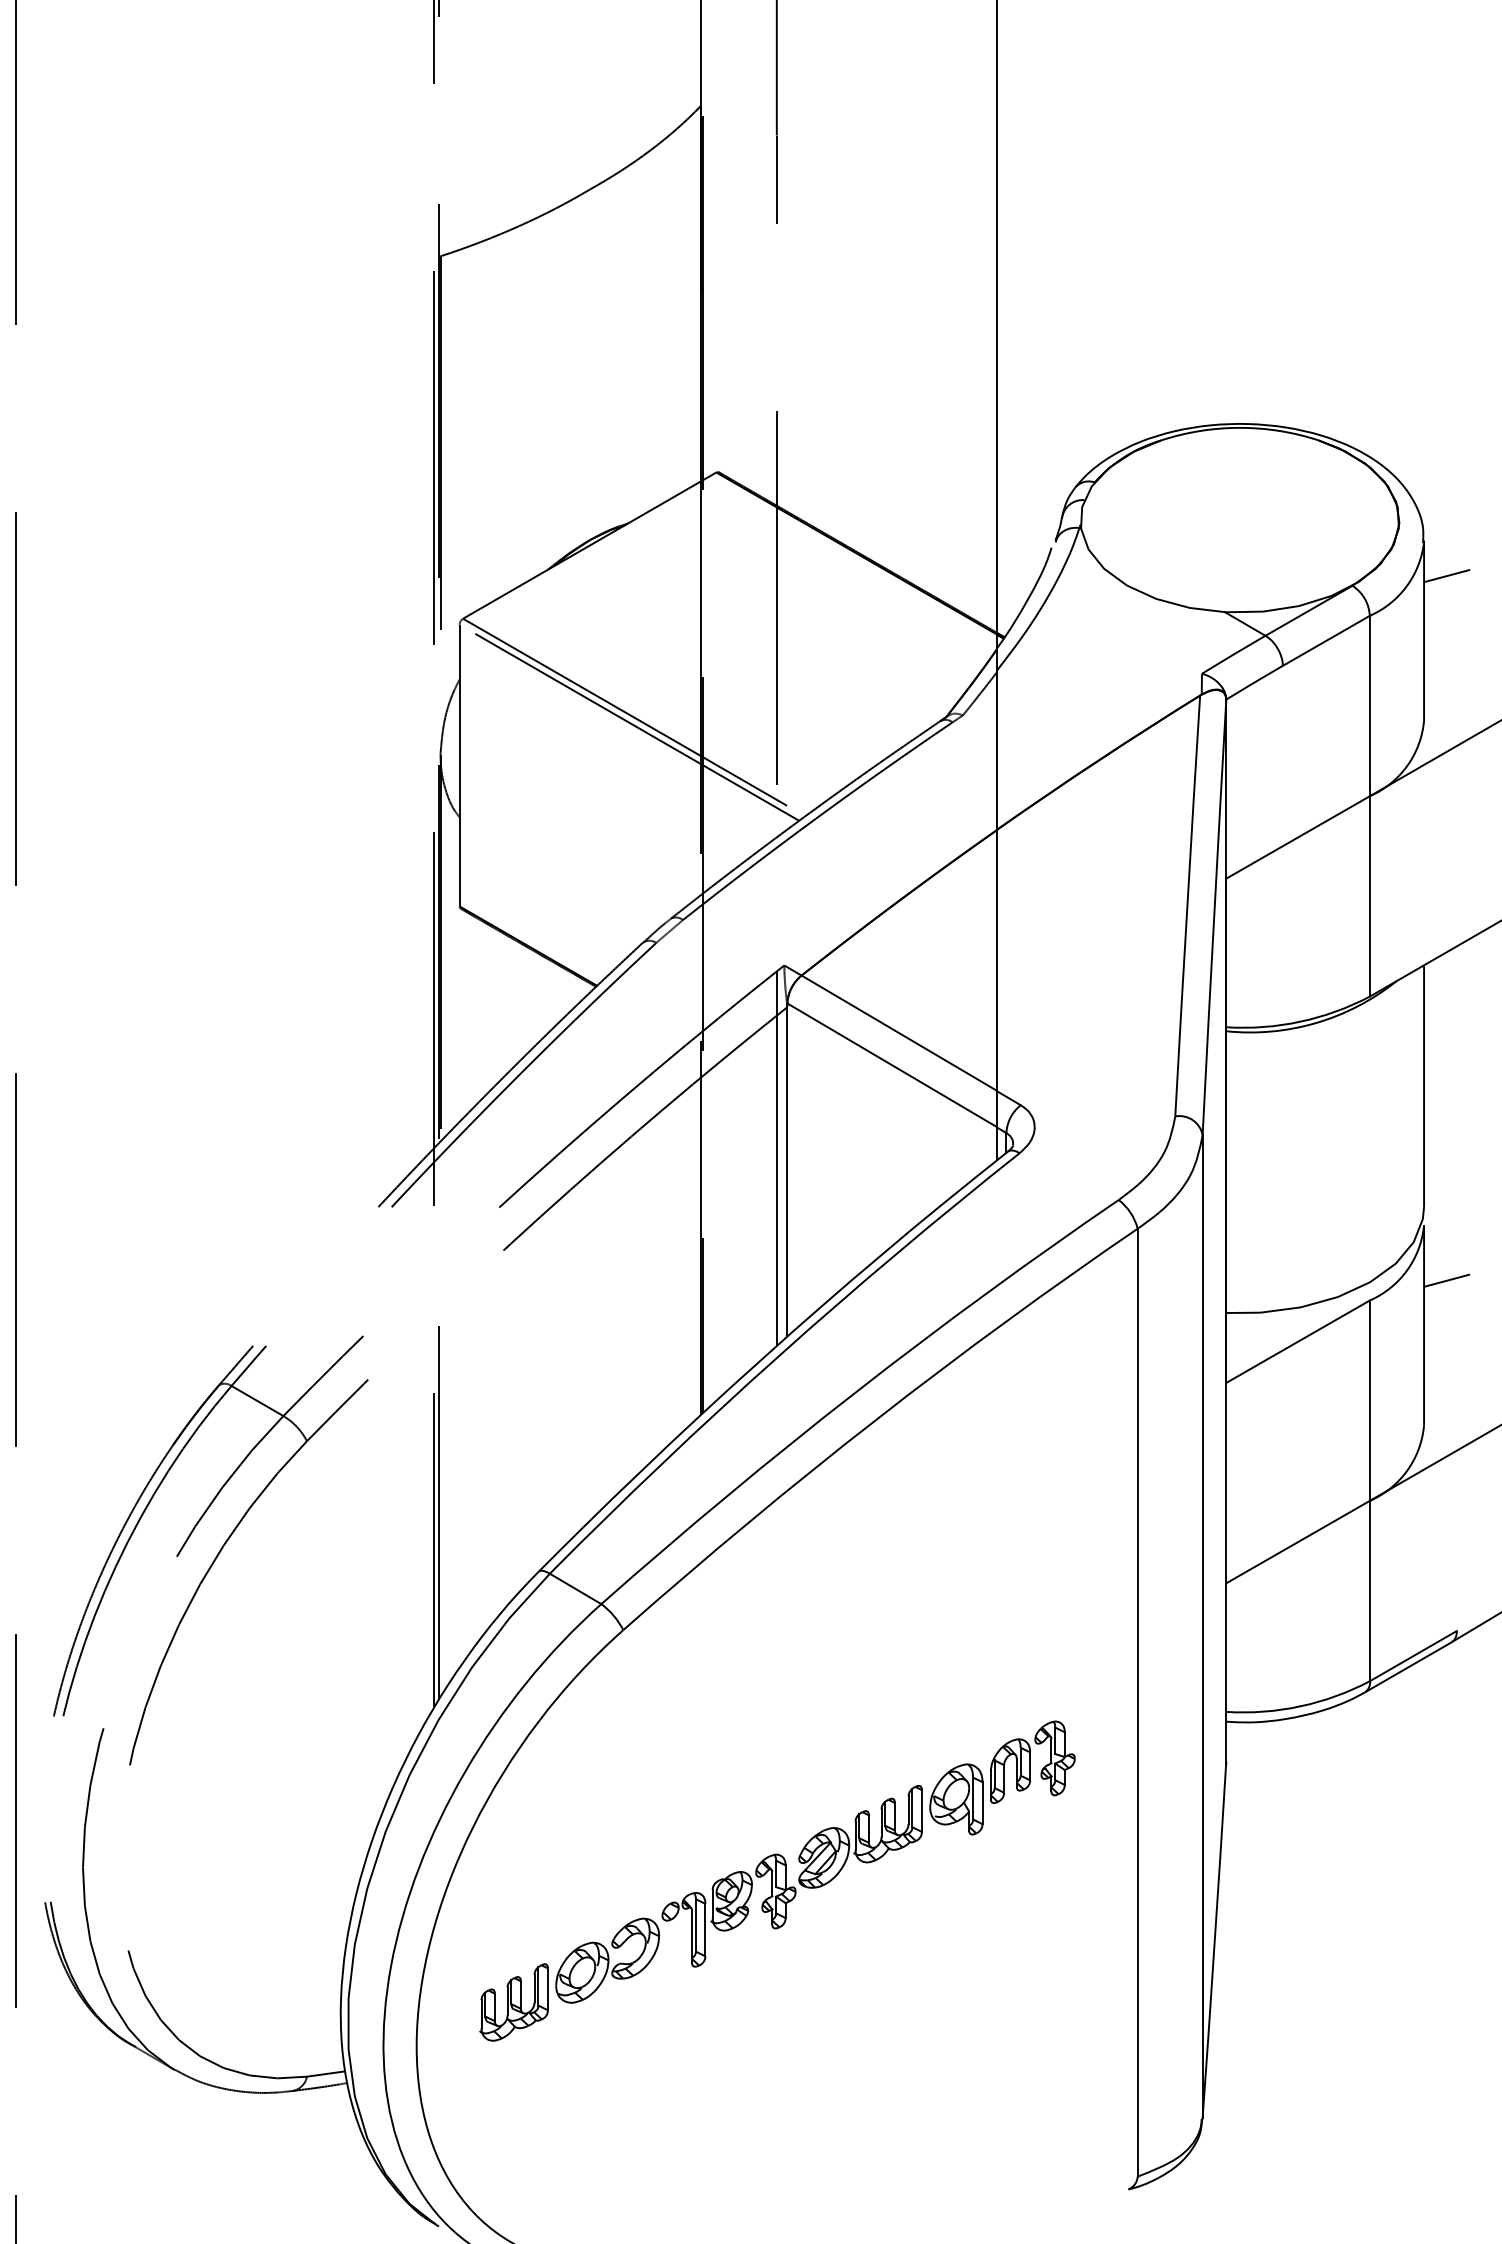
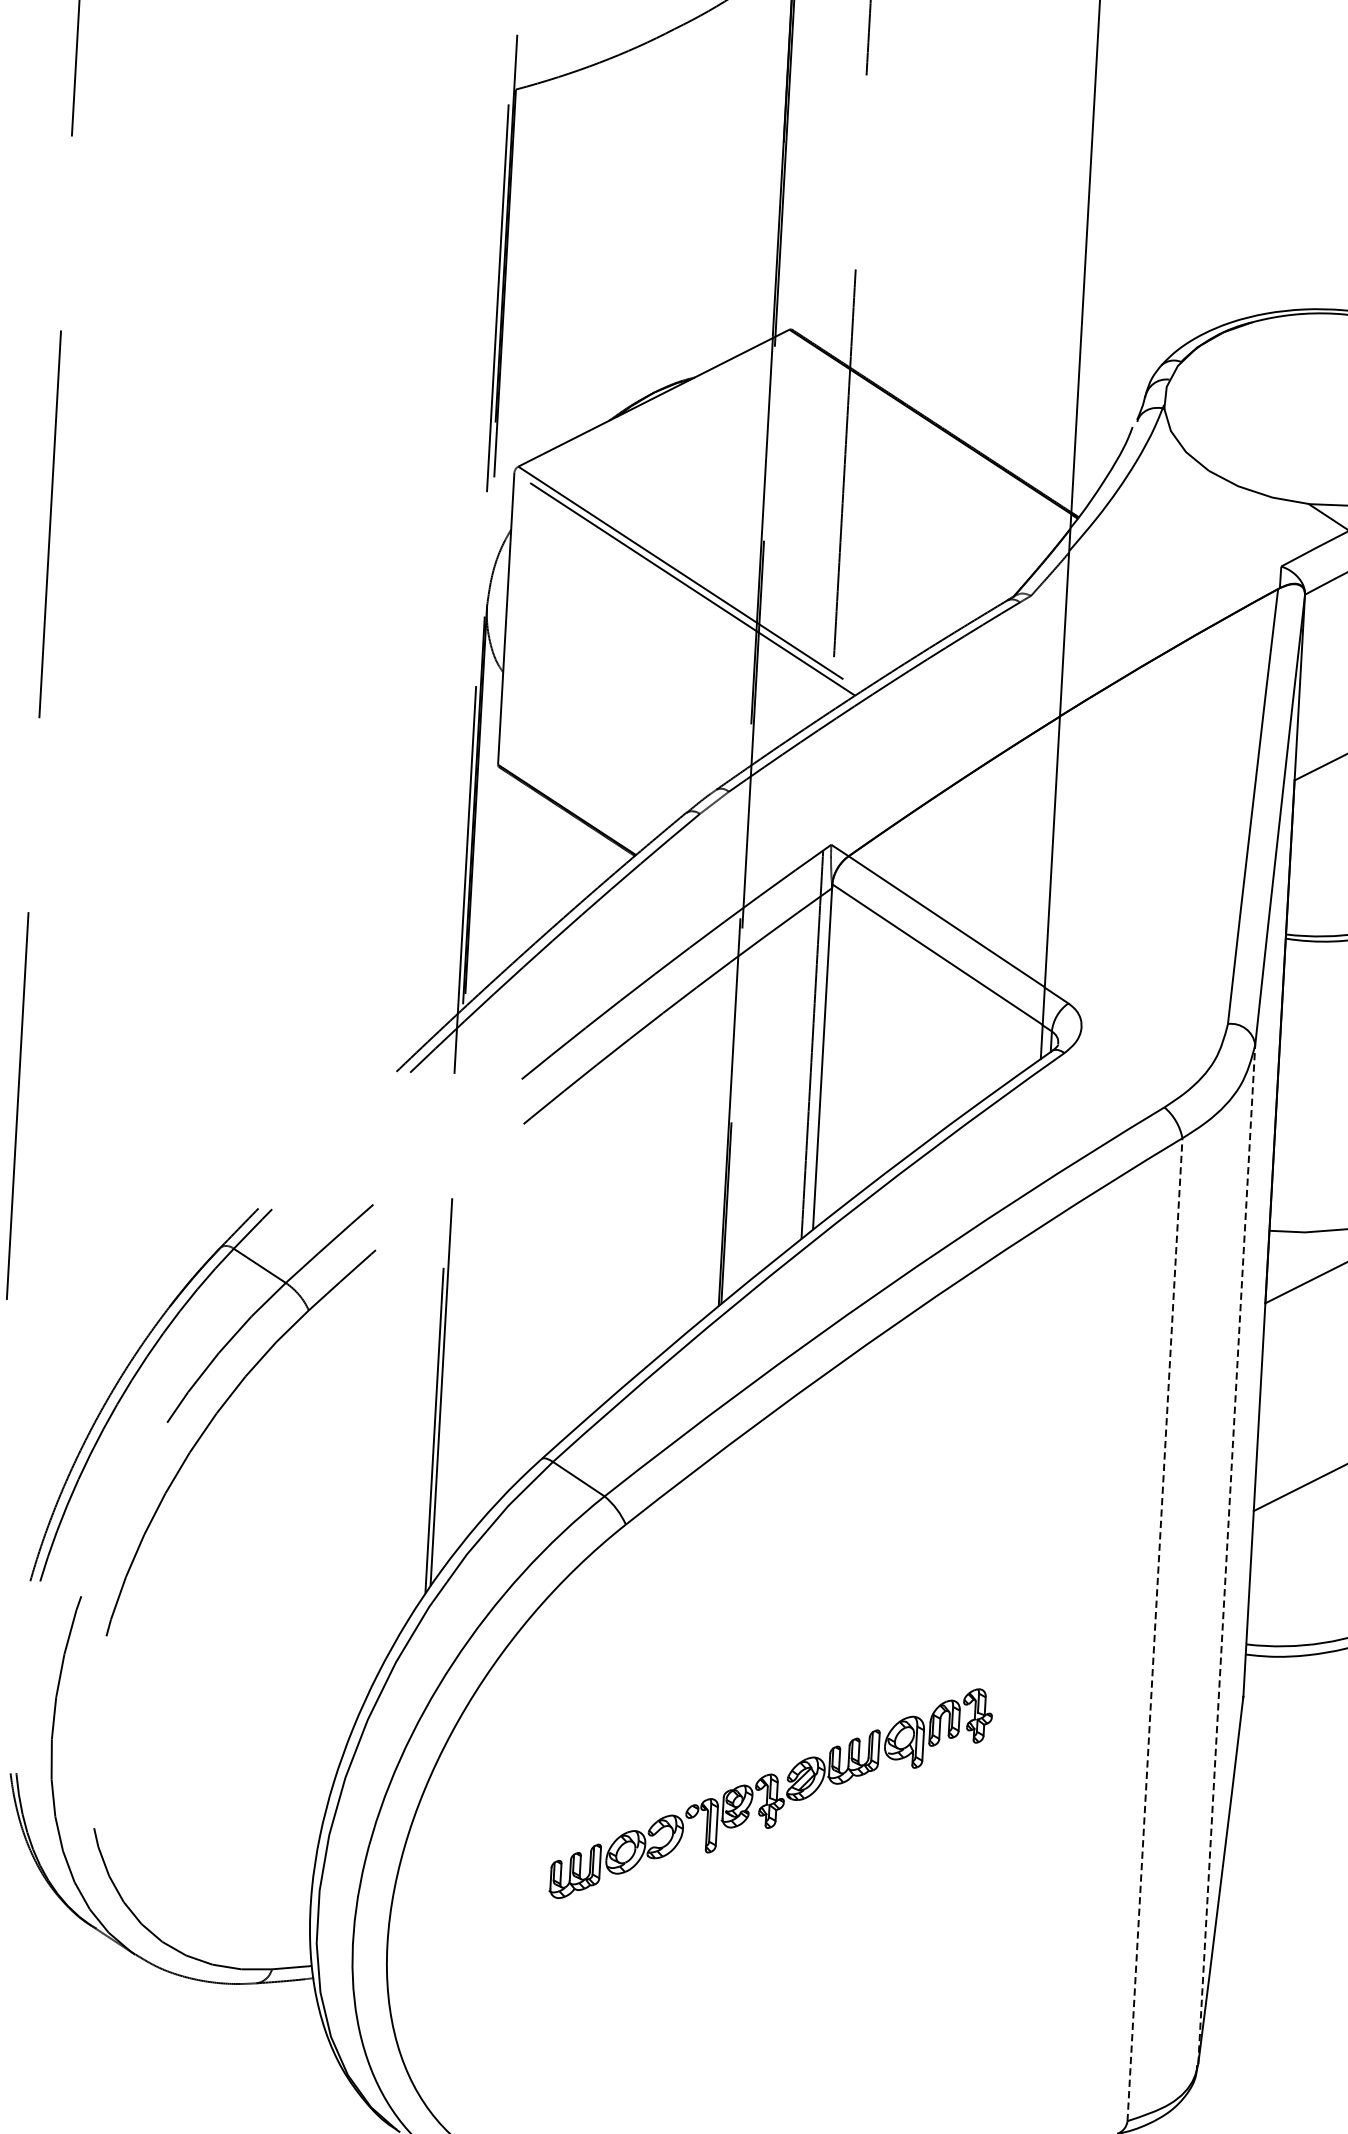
line: (1202, 1626) -> (1226, 1554), solid -> dashed
line: (1137, 1702) -> (1154, 1629), solid -> dashed
part: (777, 1880) -> (771, 1793), size x0.7

